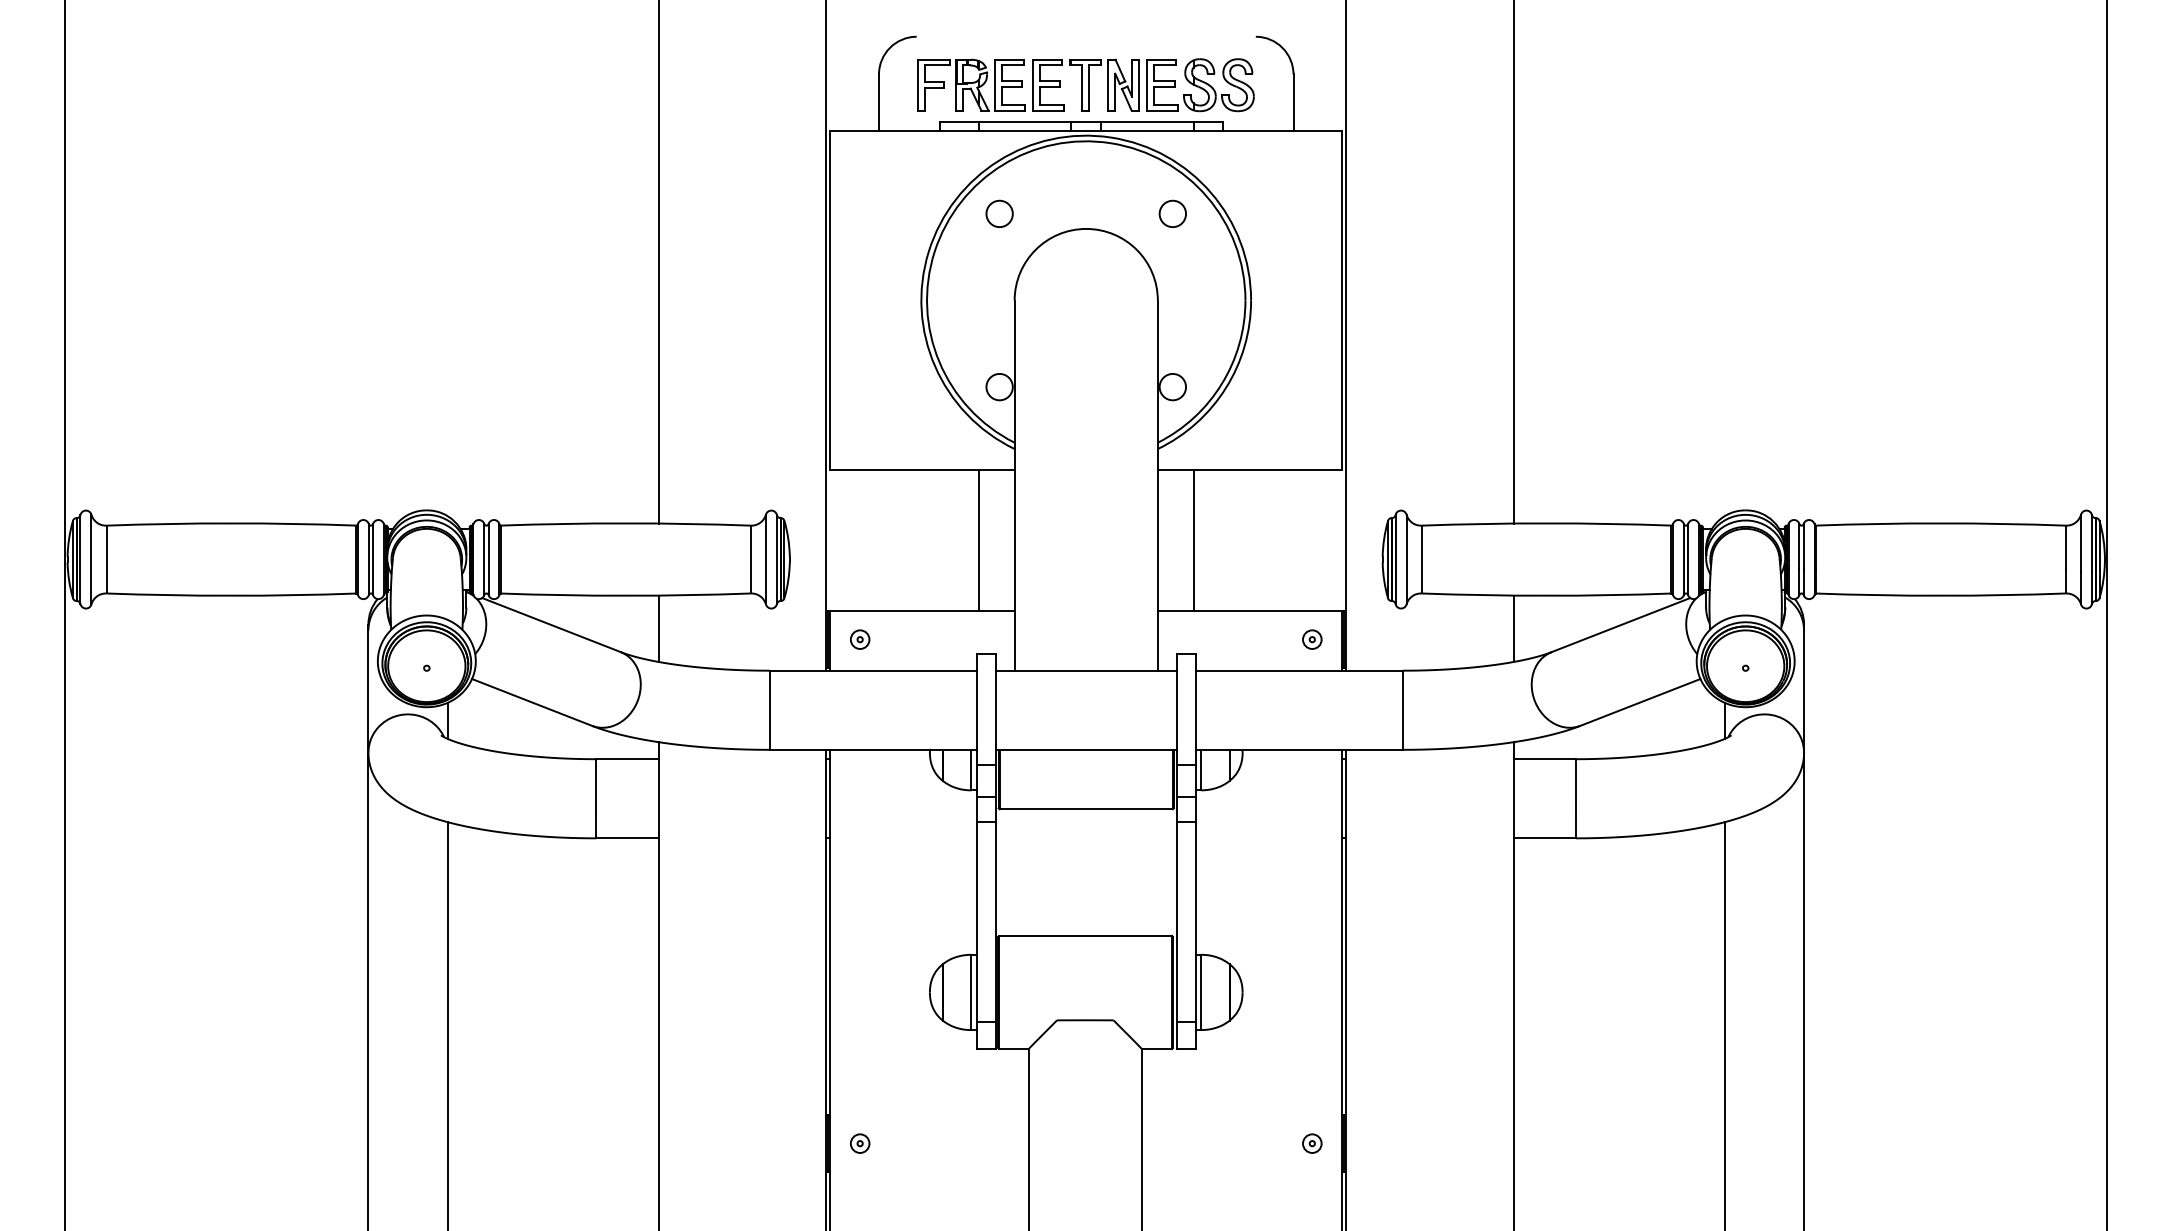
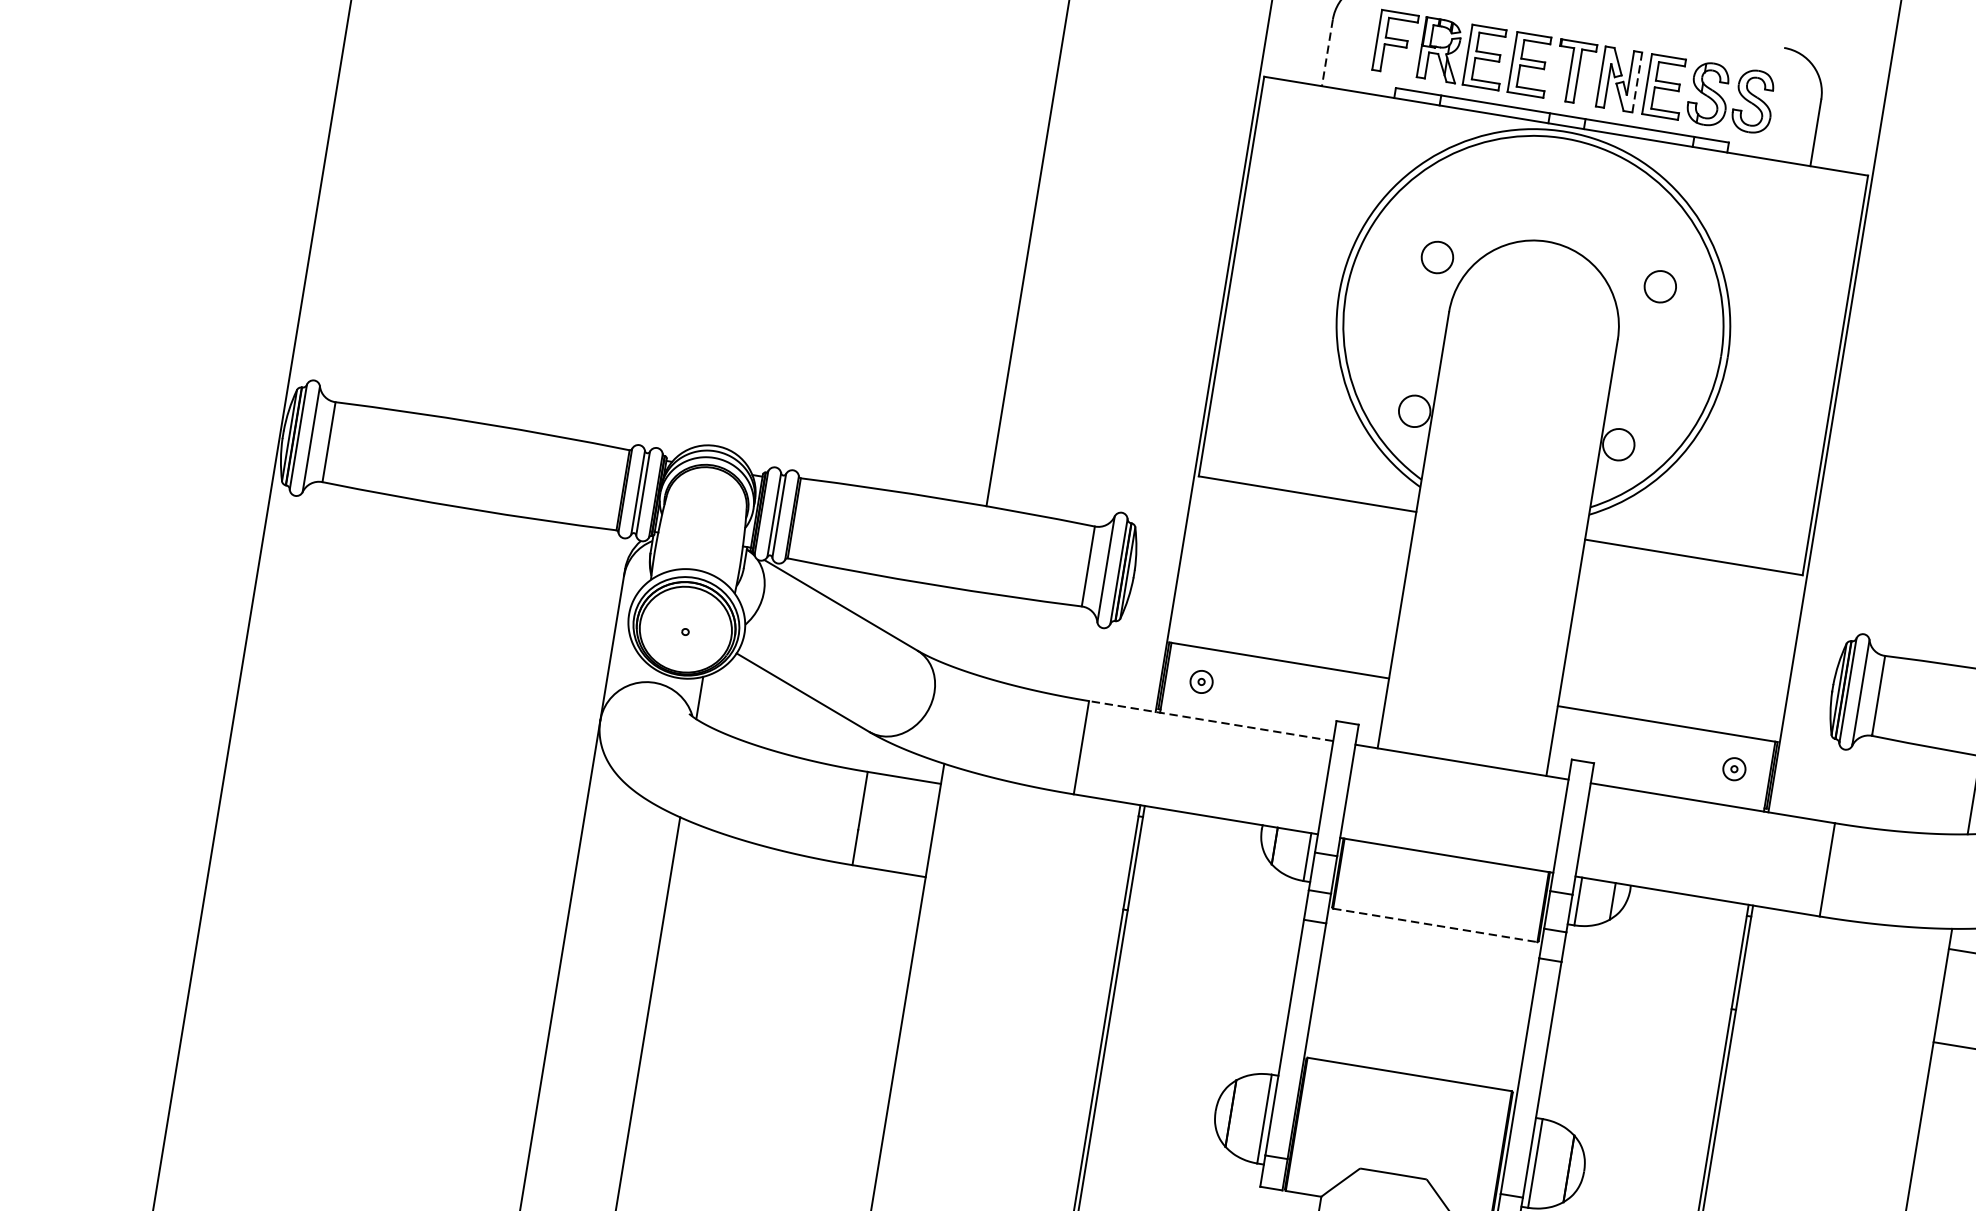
line: (1139, 84) -> (1637, 81), solid -> dashed
line: (879, 103) -> (1327, 53), solid -> dashed
circle: (999, 213) -> (1437, 256), moved
circle: (1172, 213) -> (1660, 286), moved
line: (978, 540) -> (1360, 587), removed
line: (1193, 540) -> (1613, 629), removed
line: (658, 628) -> (966, 629), removed
line: (873, 670) -> (1211, 720), solid -> dashed
line: (1086, 809) -> (1435, 925), solid -> dashed

